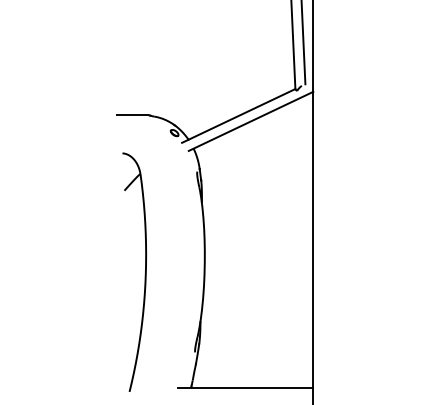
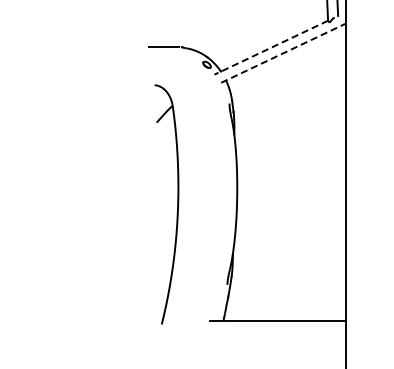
line: (238, 115) -> (271, 47), solid -> dashed
line: (251, 121) -> (284, 53), solid -> dashed

